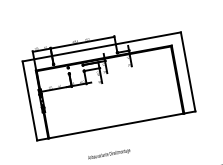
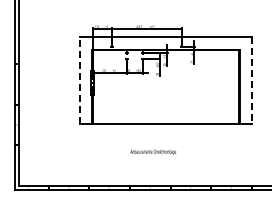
line: (188, 71) -> (252, 80), solid -> dashed
line: (29, 101) -> (79, 80), solid -> dashed

